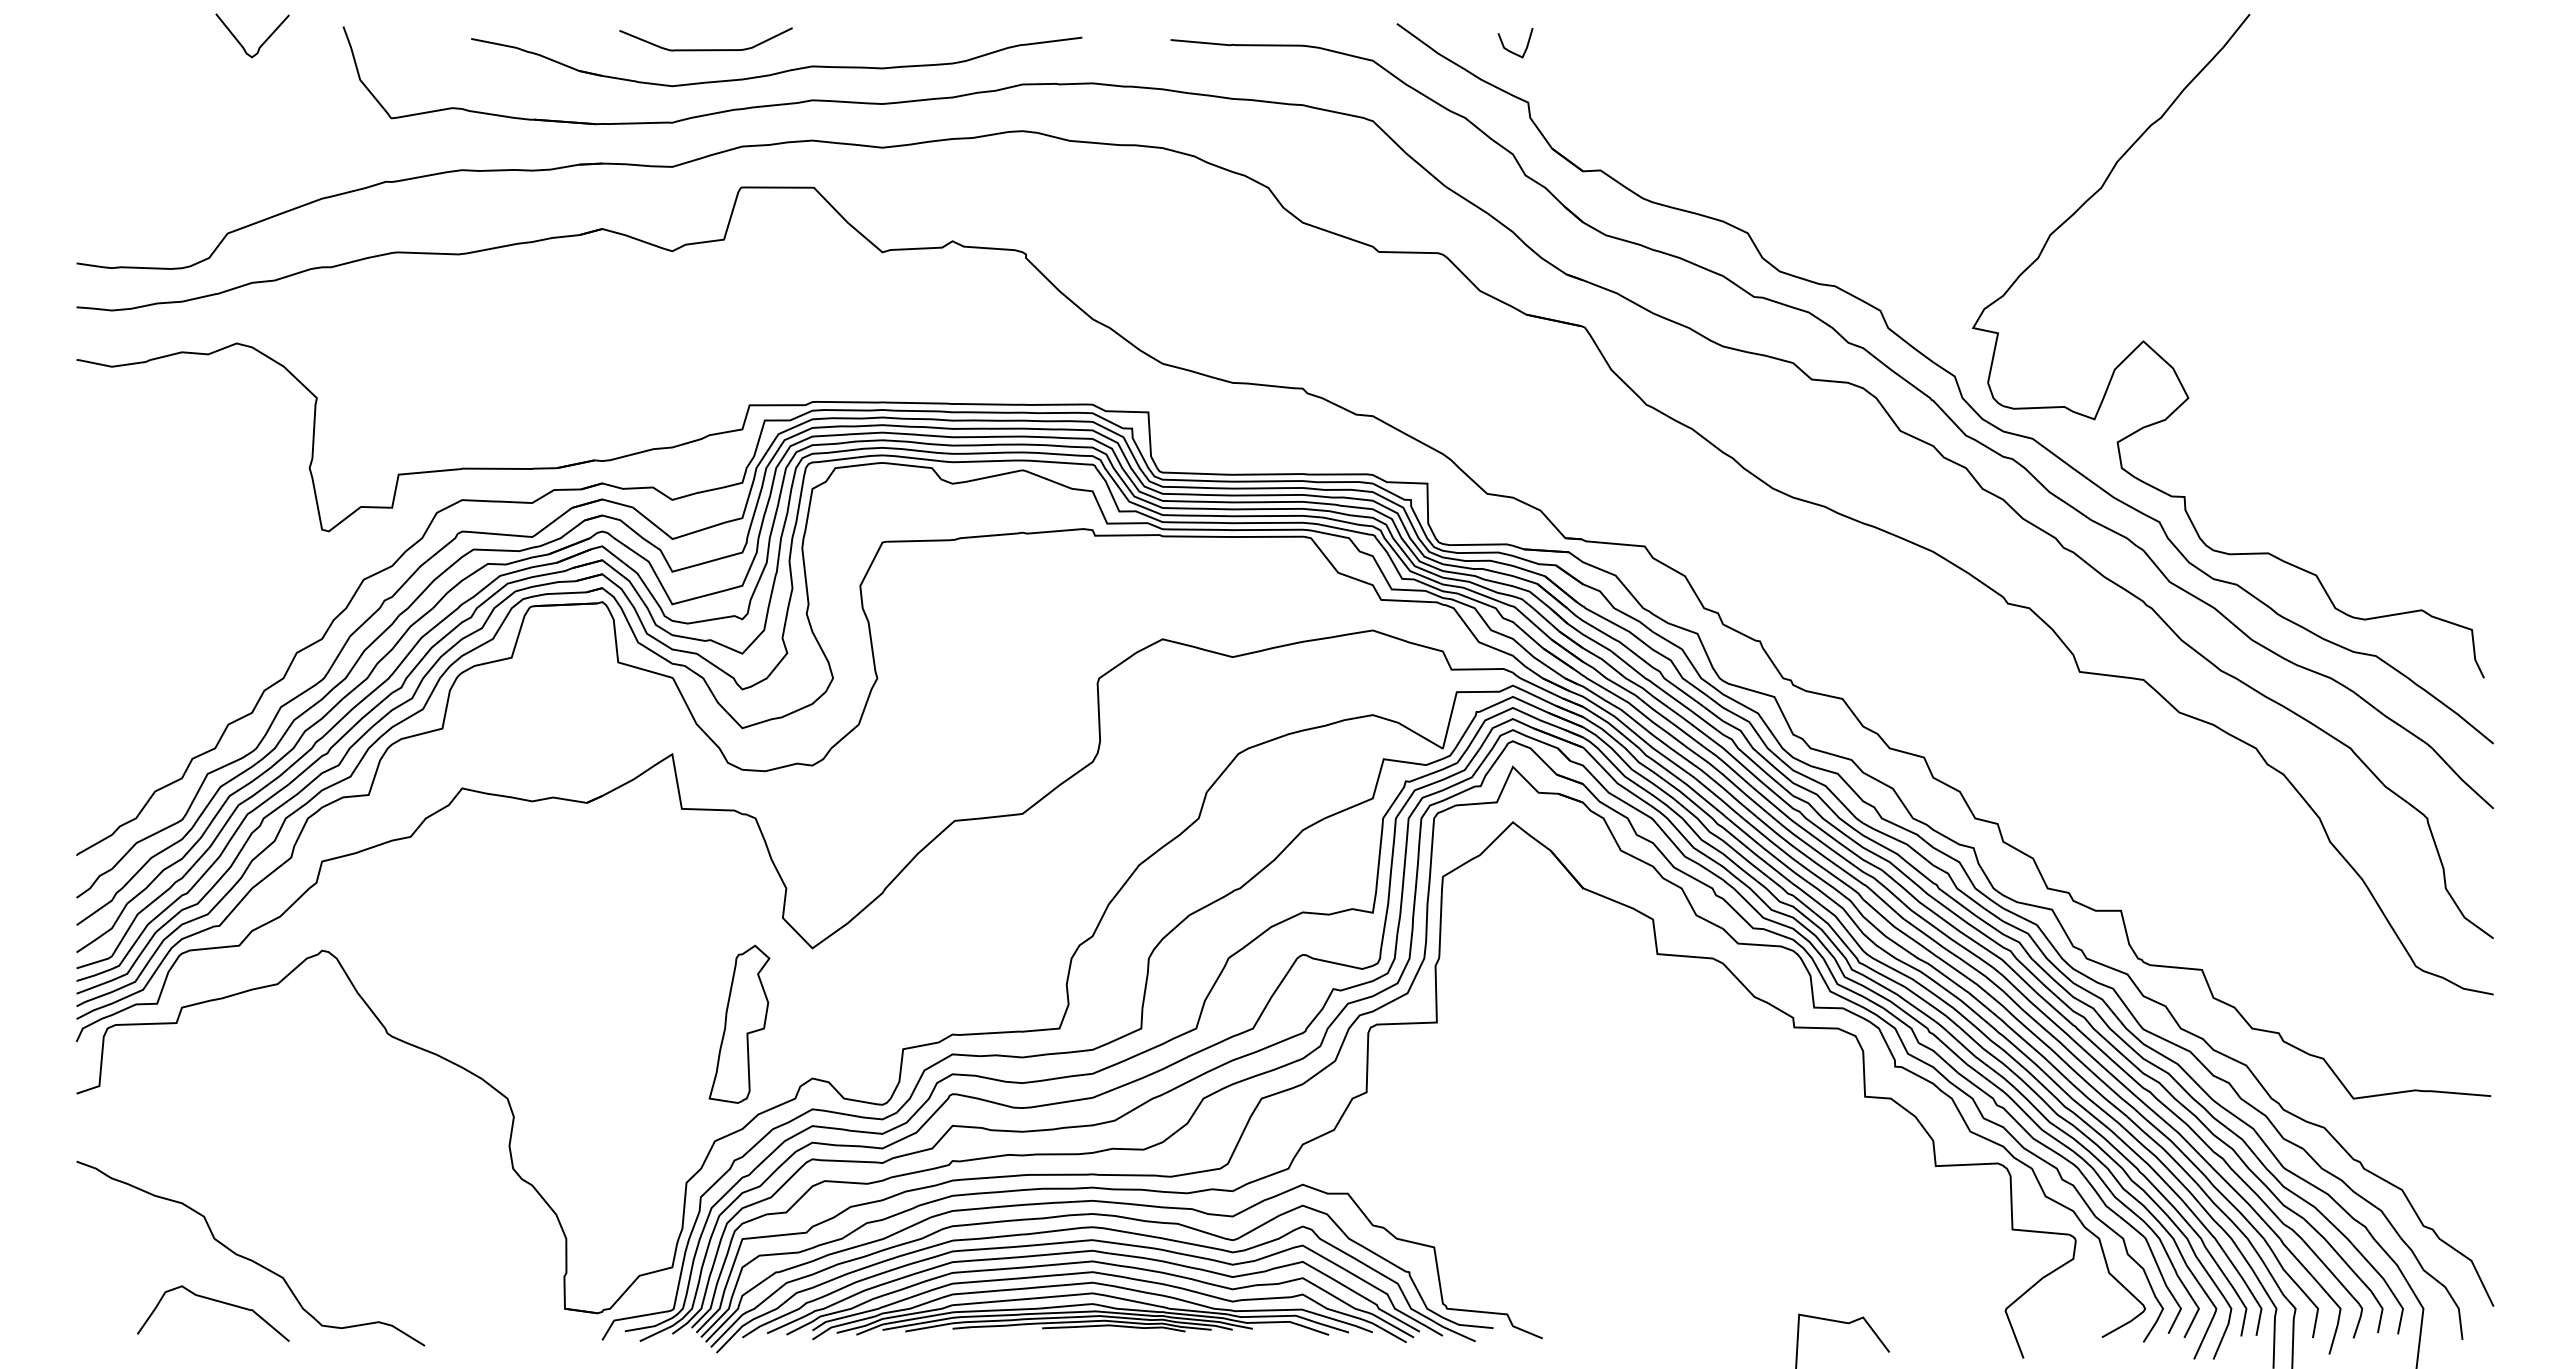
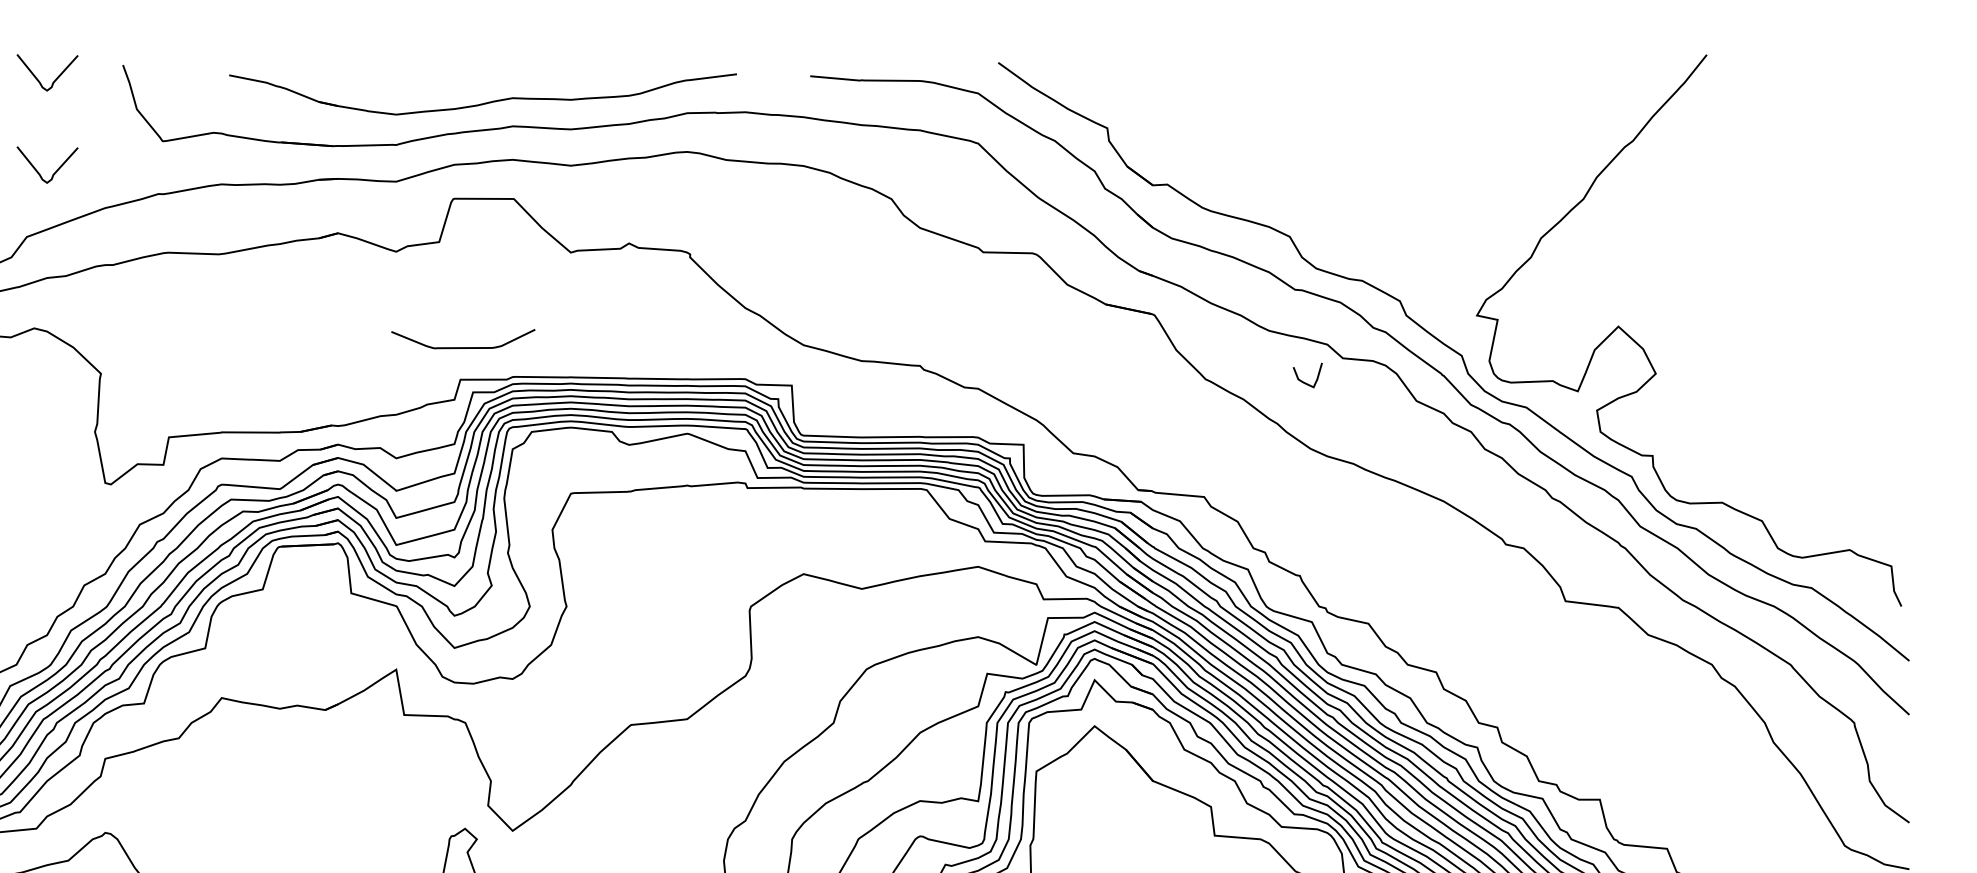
curve: (705, 49) -> (462, 347), moved
curve: (1512, 51) -> (1305, 382), moved
curve: (261, 155) -> (54, 172), added

